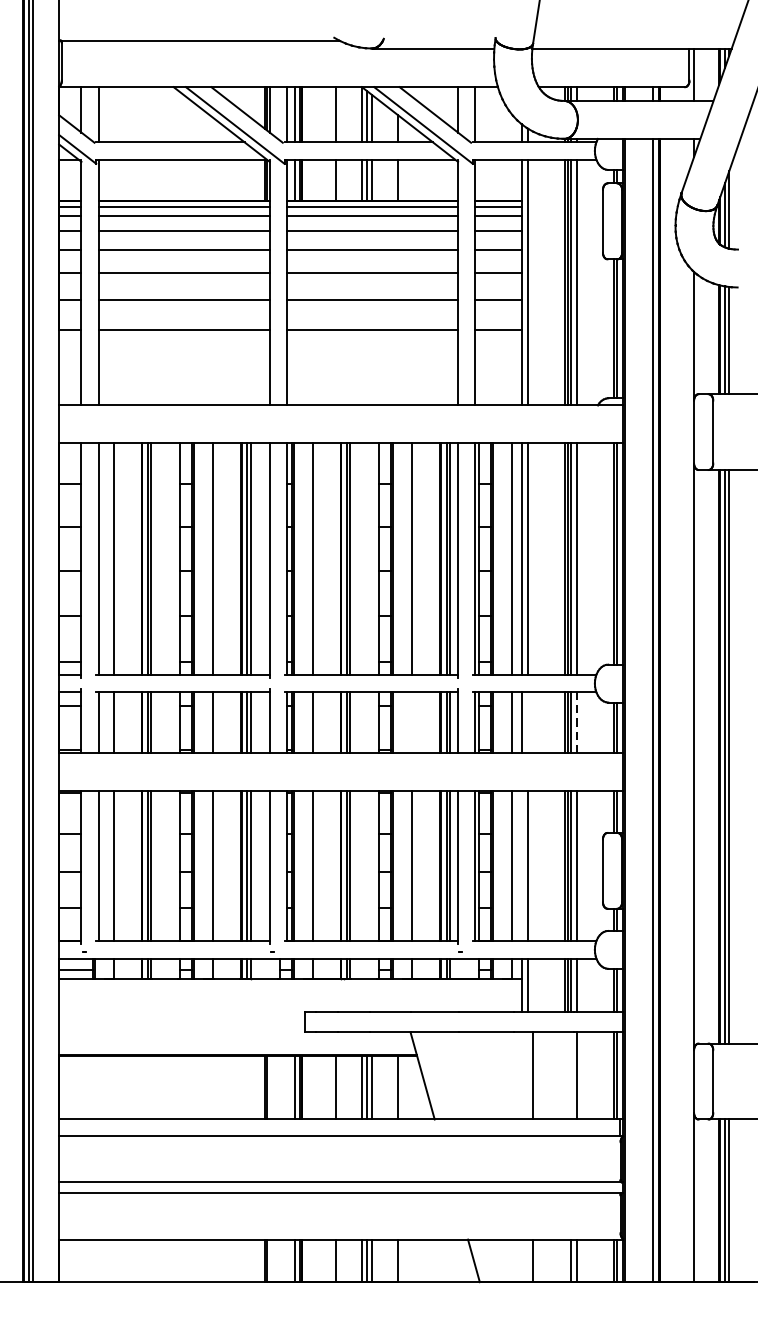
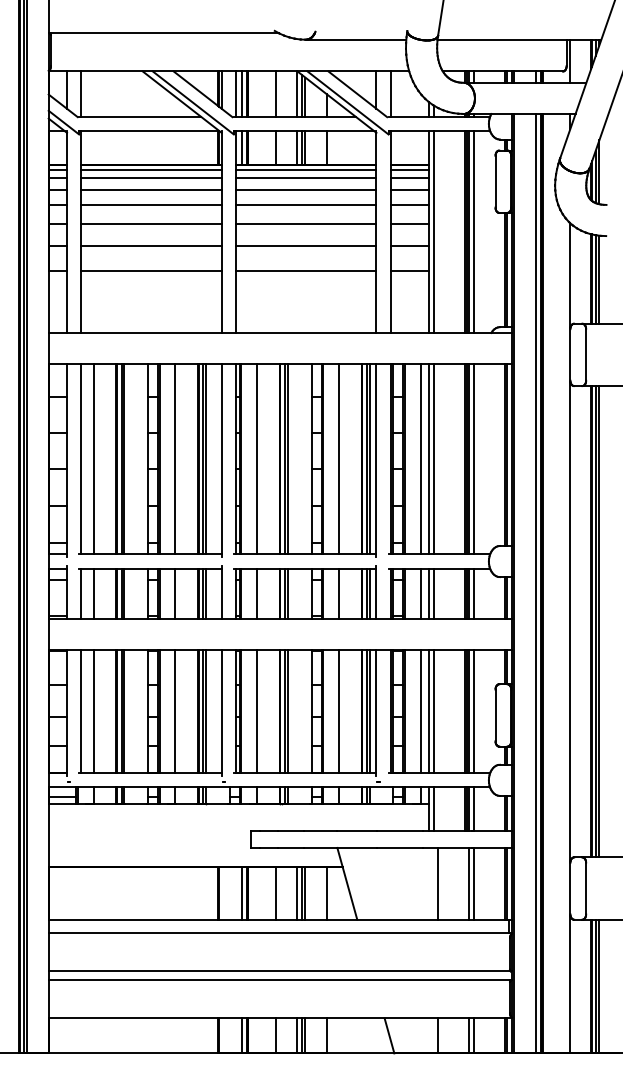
line: (411, 722) -> (338, 593), added
line: (528, 722) -> (434, 593), added
line: (577, 722) -> (474, 593), dashed -> solid
line: (521, 866) -> (428, 711), added
line: (571, 1075) -> (469, 883), added

